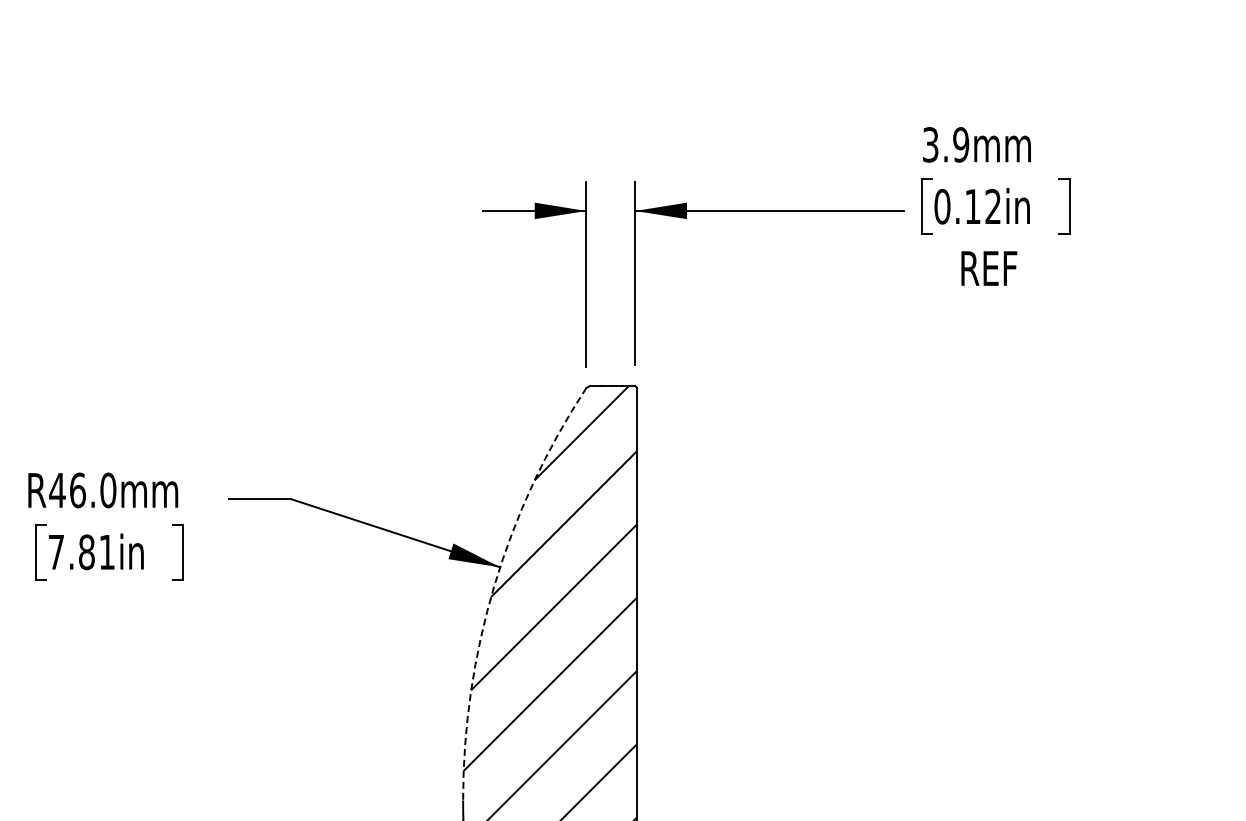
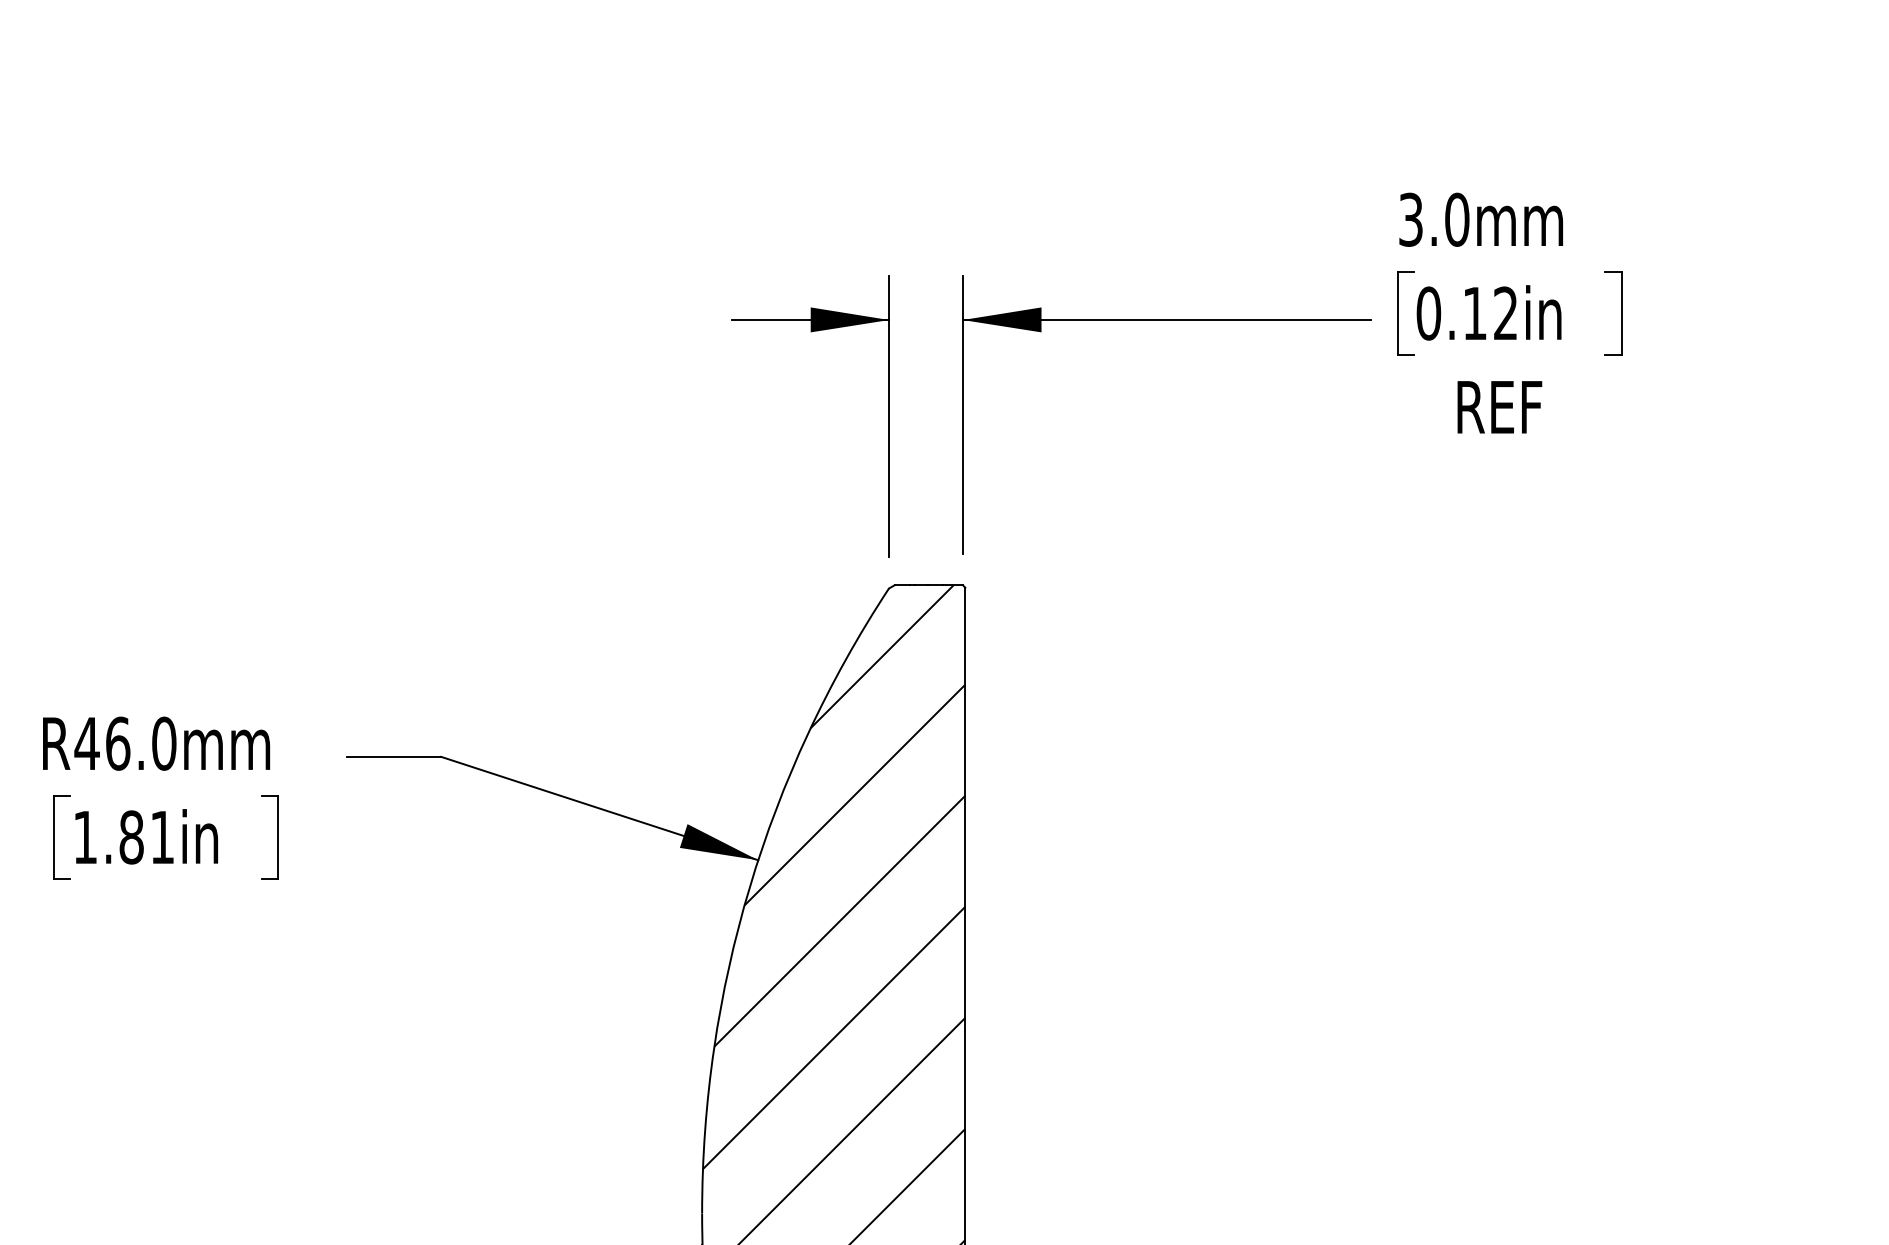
text: (961, 144) -> (1457, 219), 3.9mm -> 3.0mm
text: (56, 552) -> (85, 837), 7.81in -> 1.81in
arc: (494, 585) -> (749, 887), dashed -> solid

